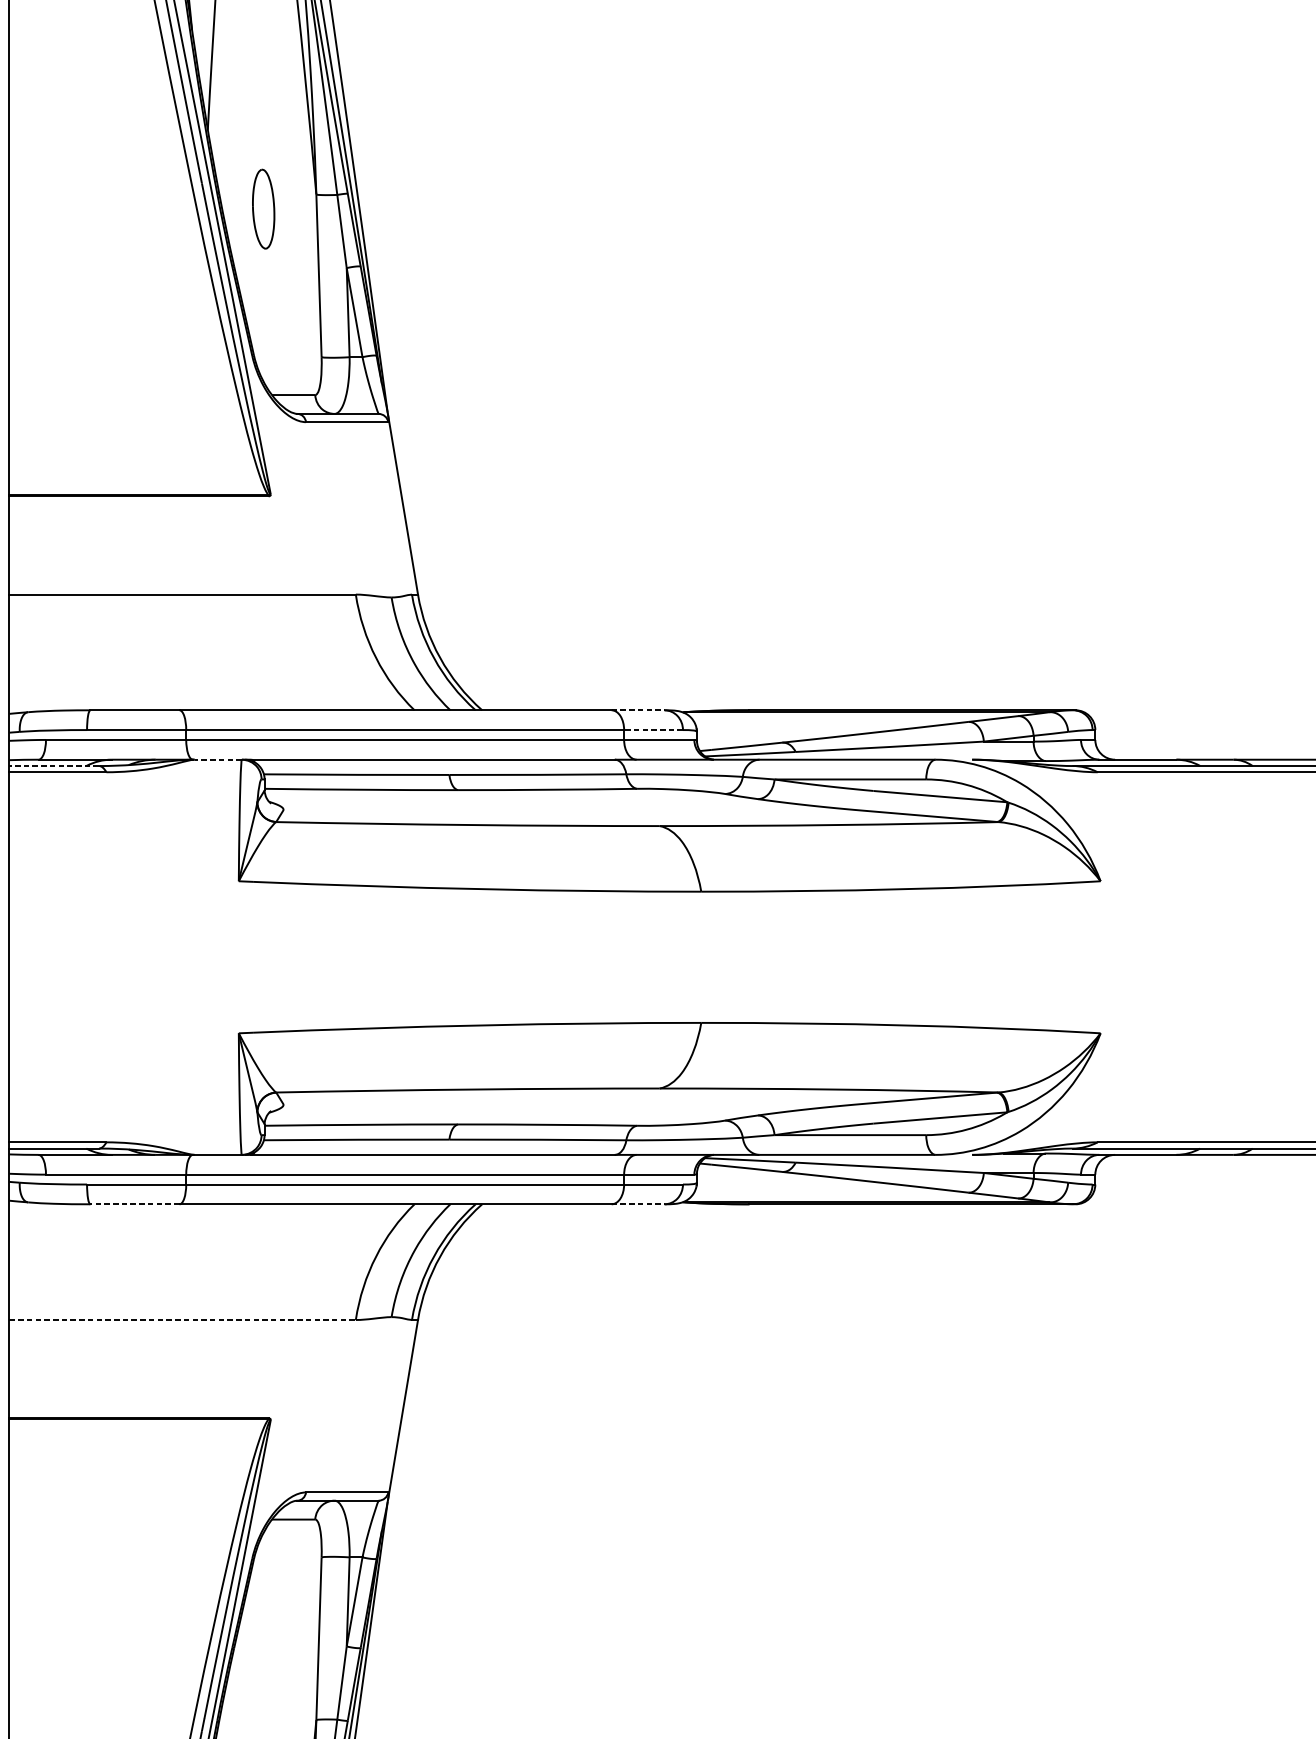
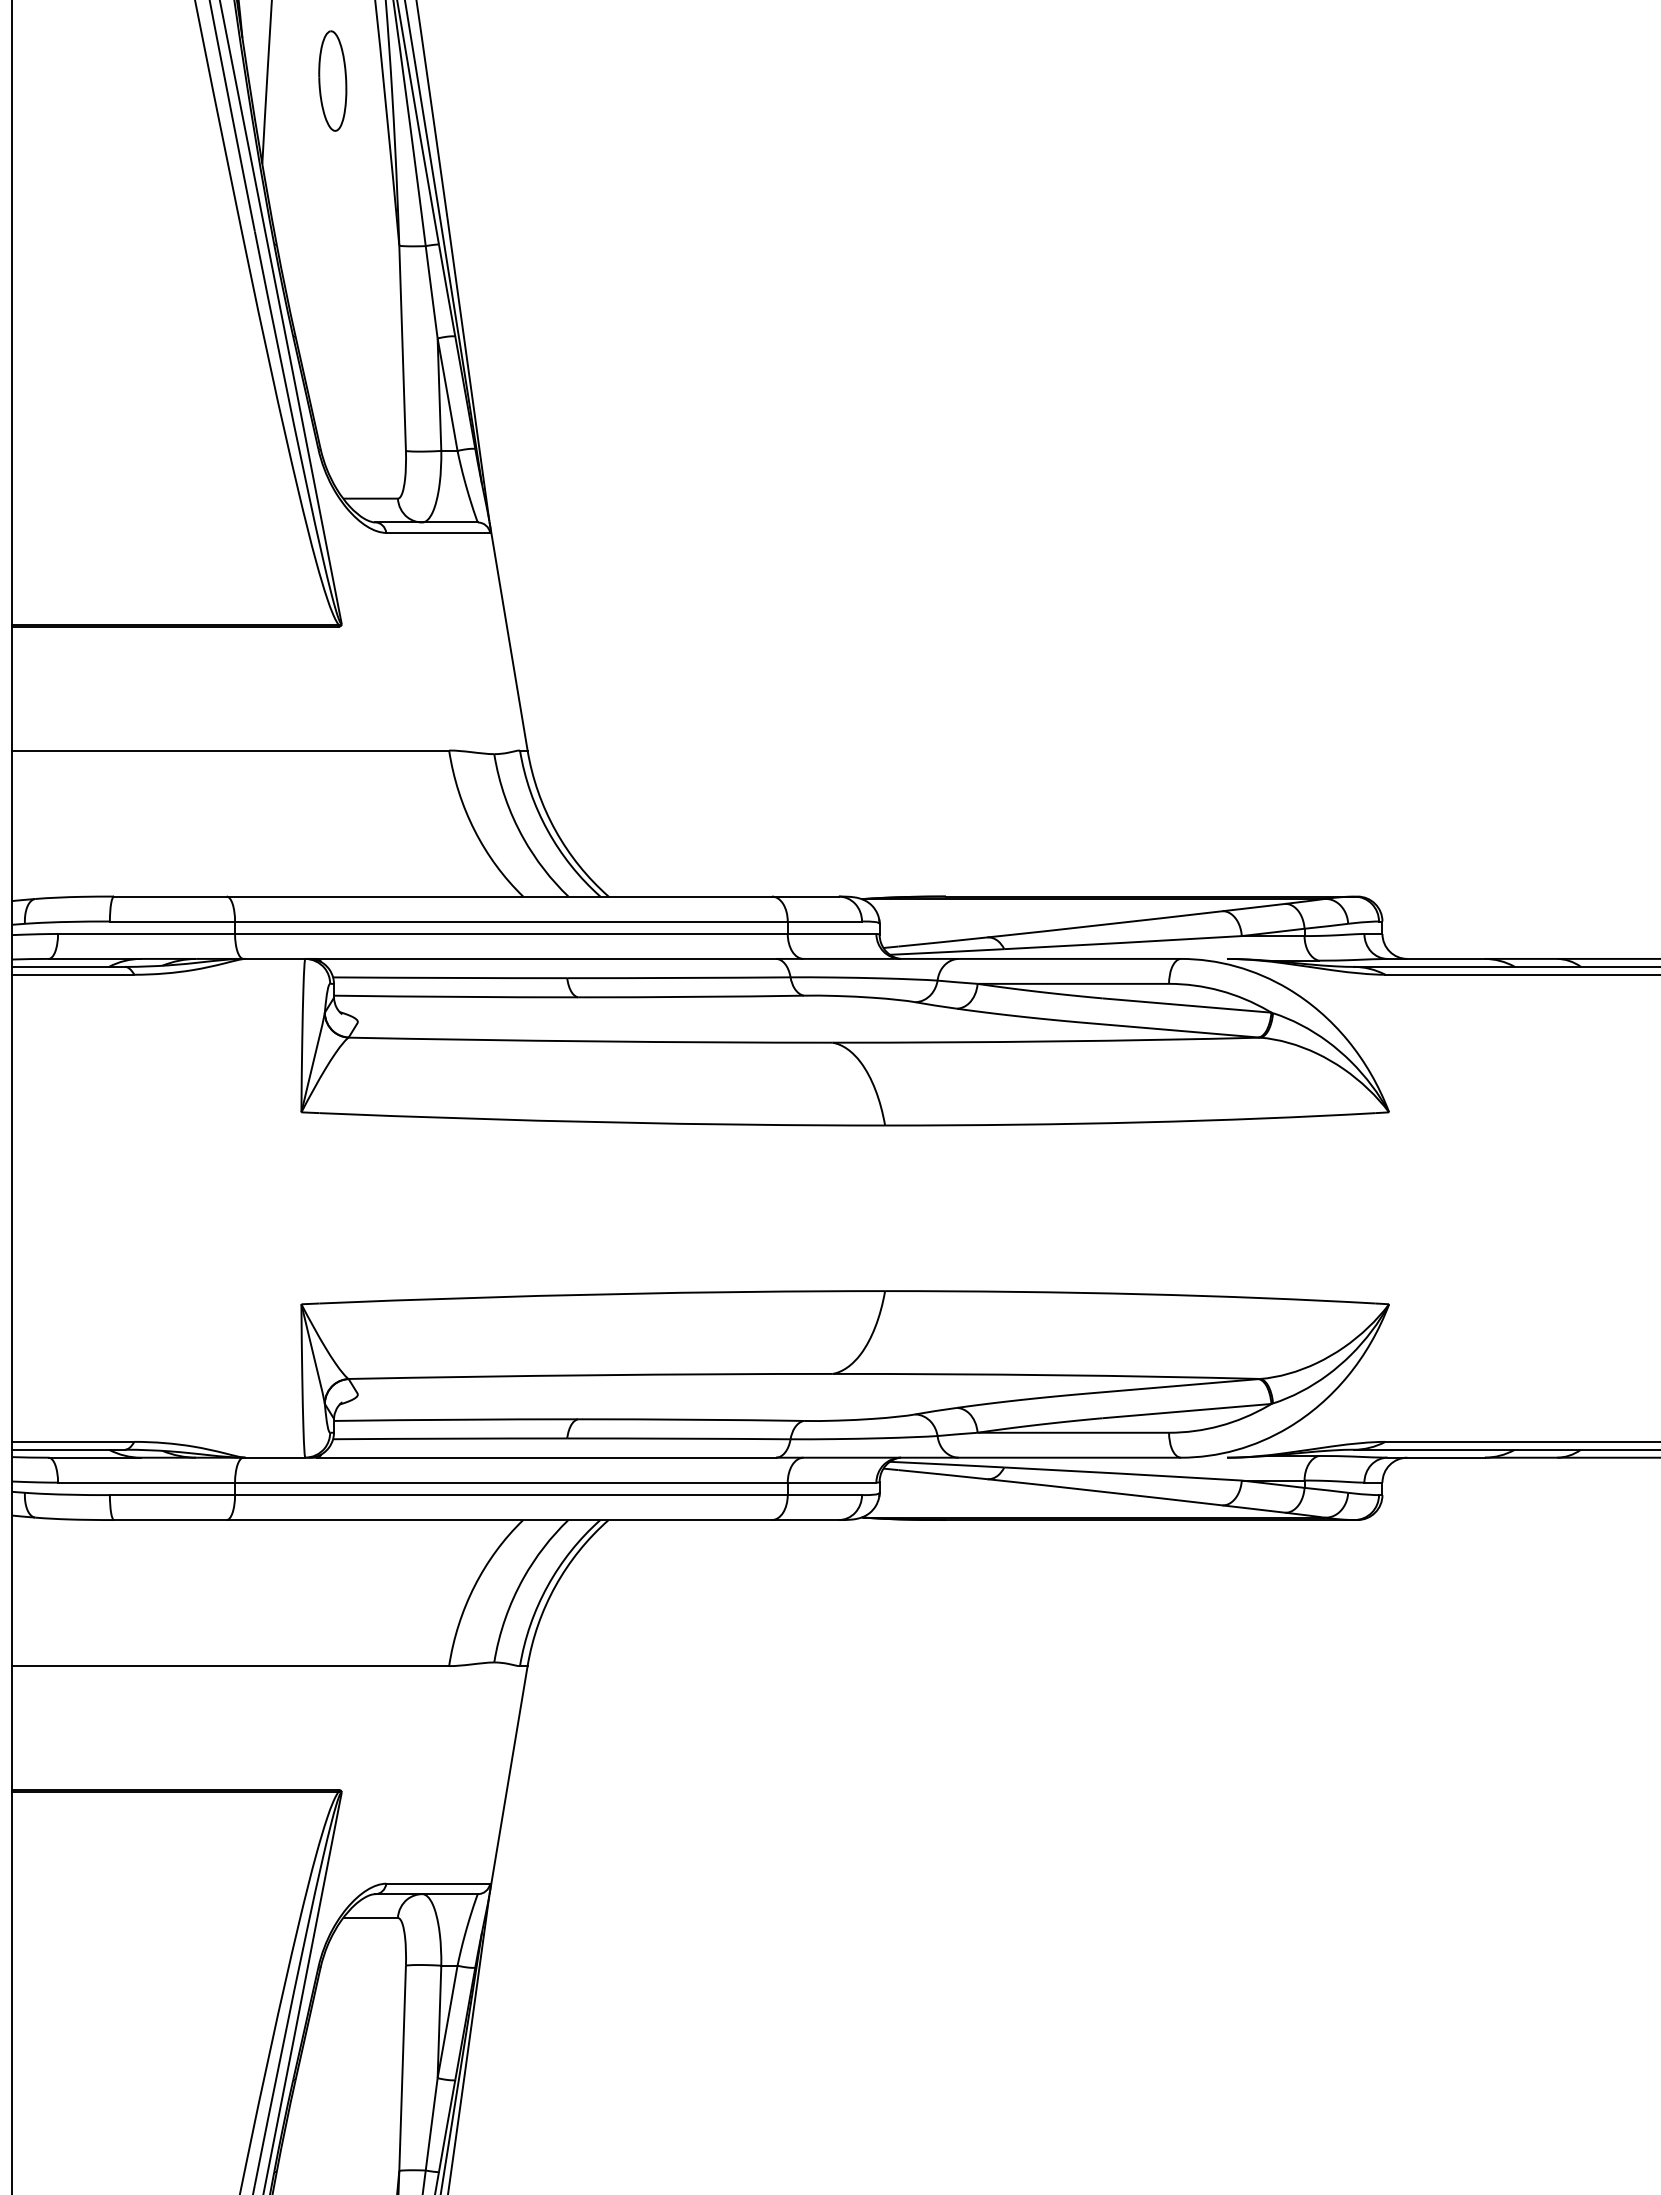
part: (263, 208) -> (332, 80), moved
line: (638, 710) -> (805, 896), dashed -> solid
line: (653, 730) -> (824, 921), dashed -> solid
line: (218, 759) -> (275, 958), dashed -> solid
line: (53, 765) -> (67, 966), dashed -> solid
line: (134, 1204) -> (169, 1520), dashed -> solid
line: (638, 1204) -> (805, 1520), dashed -> solid
line: (182, 1320) -> (230, 1666), dashed -> solid

